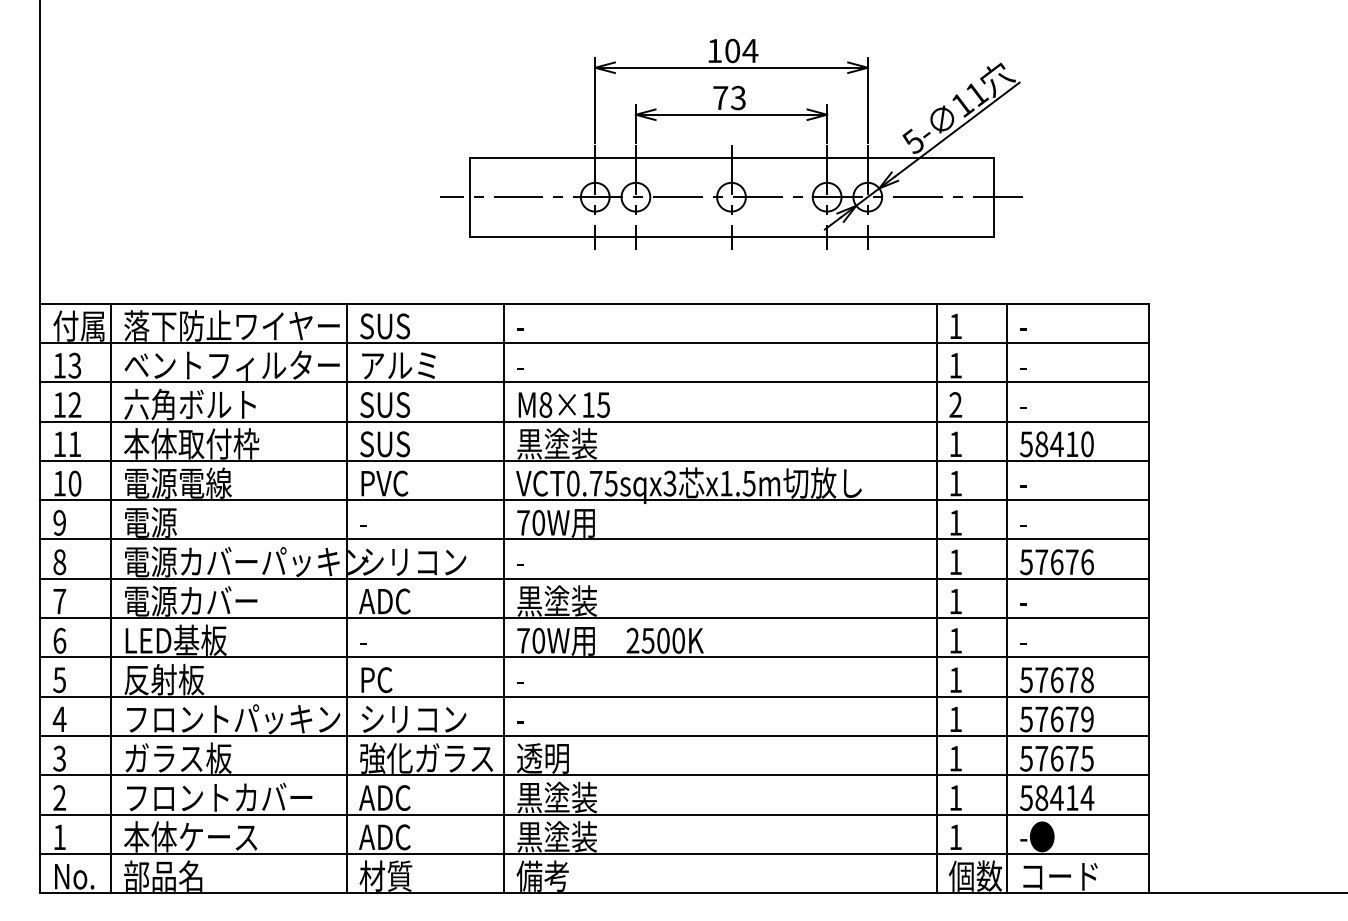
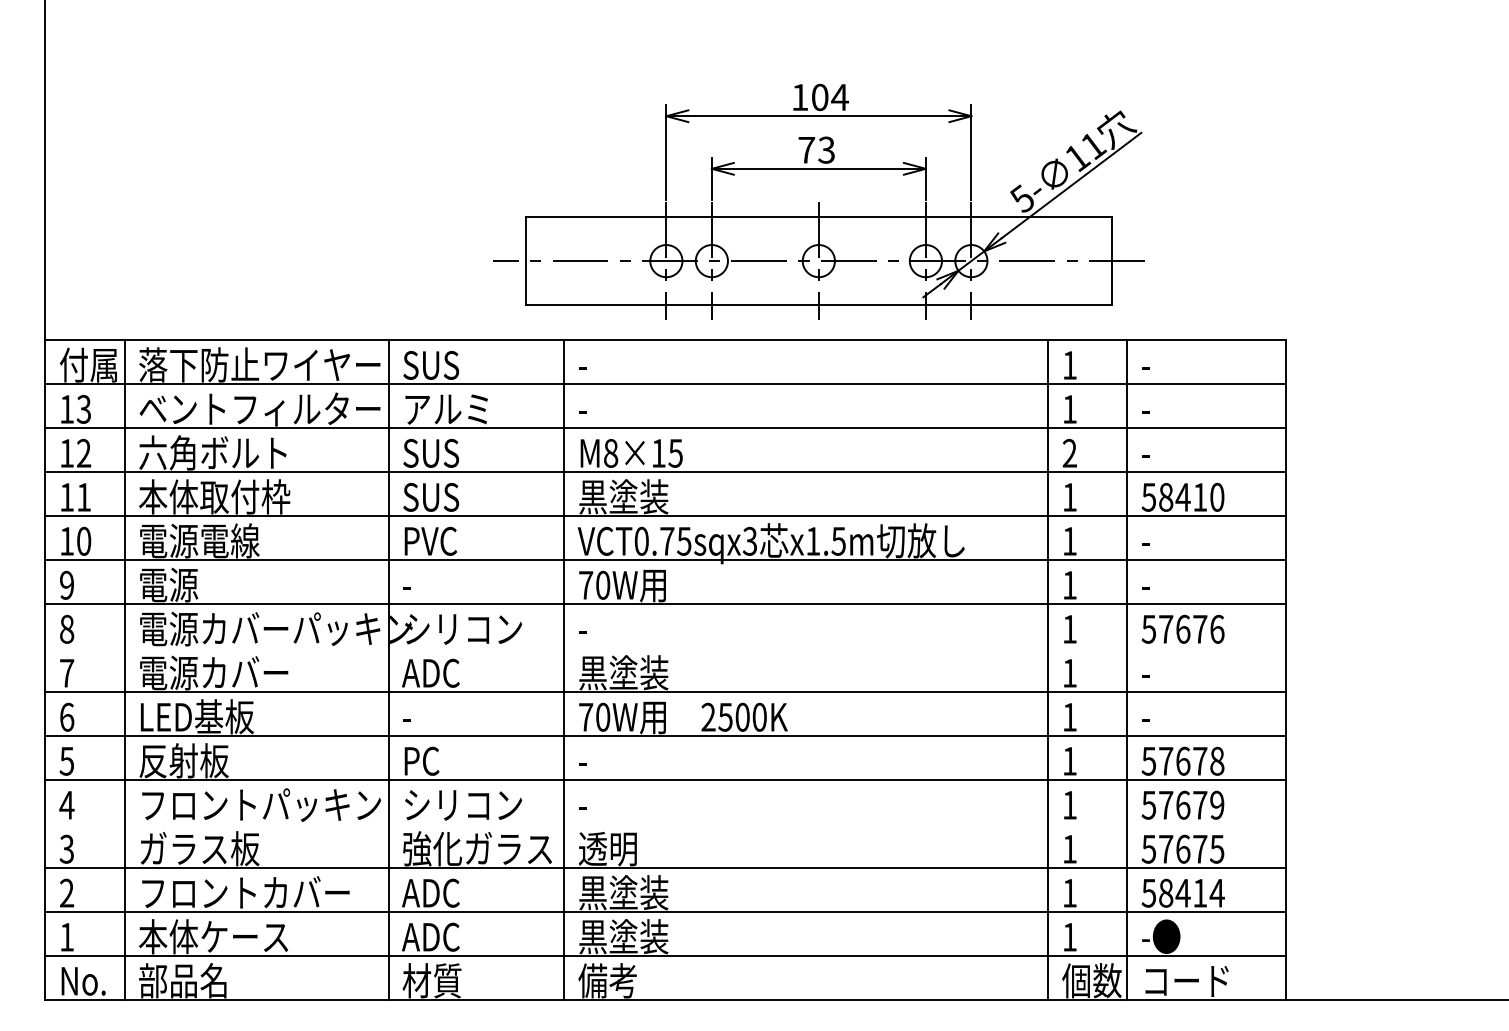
part: (731, 143) -> (818, 201), moved
line: (594, 578) -> (665, 647), removed
line: (594, 735) -> (665, 823), removed

